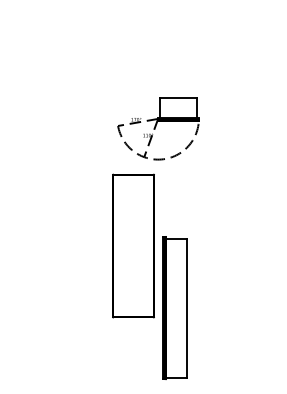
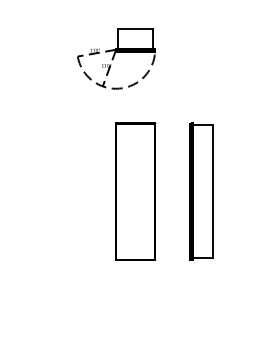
part: (158, 128) -> (116, 58), moved
part: (174, 307) -> (200, 191), moved

